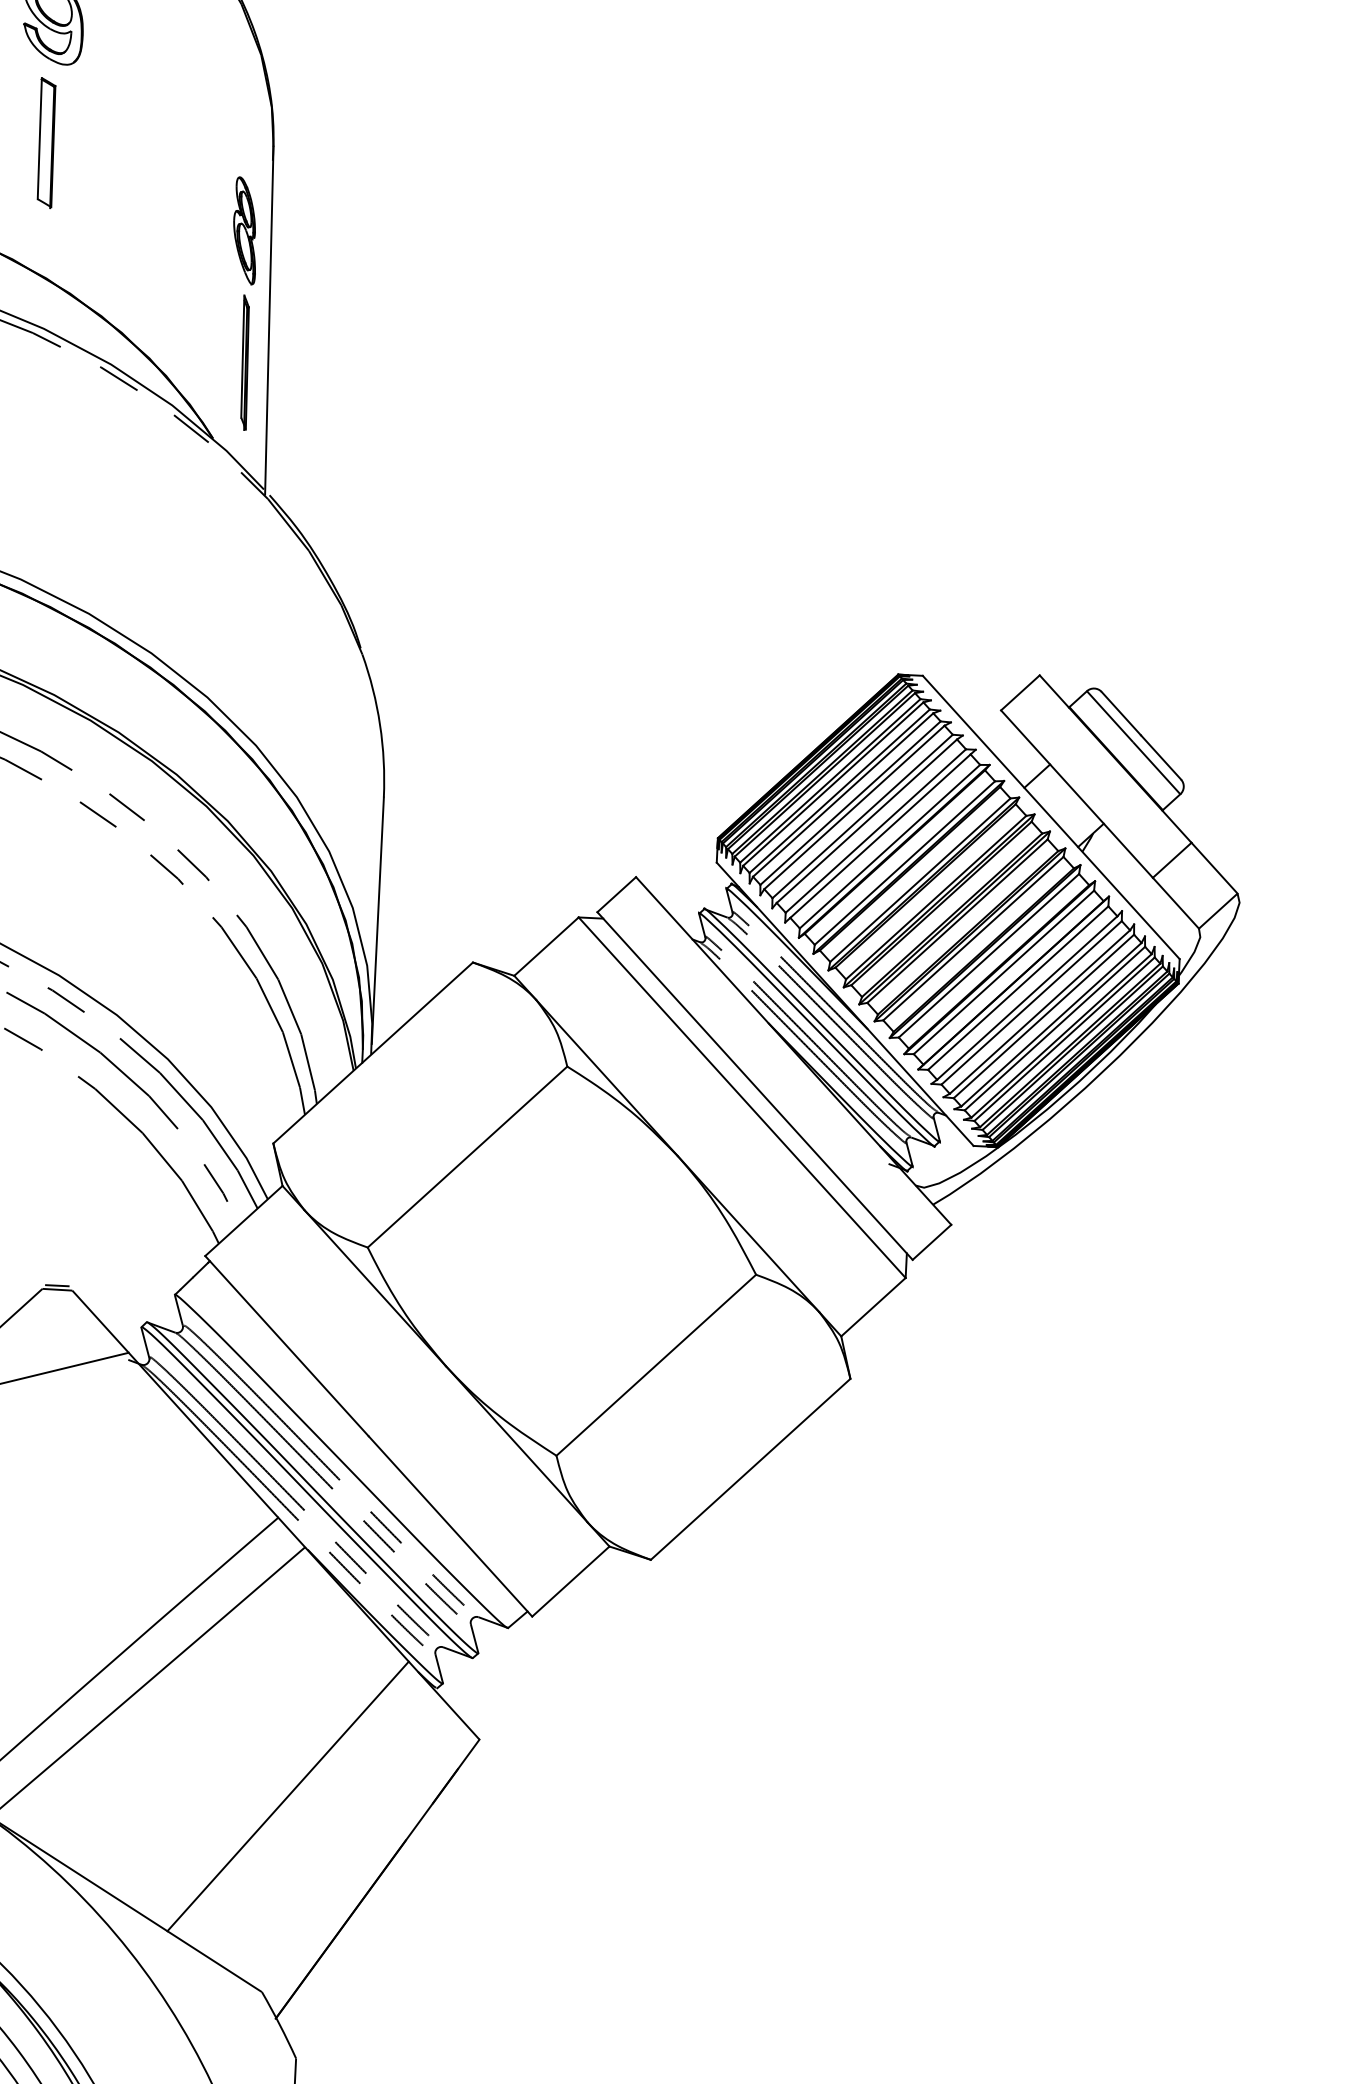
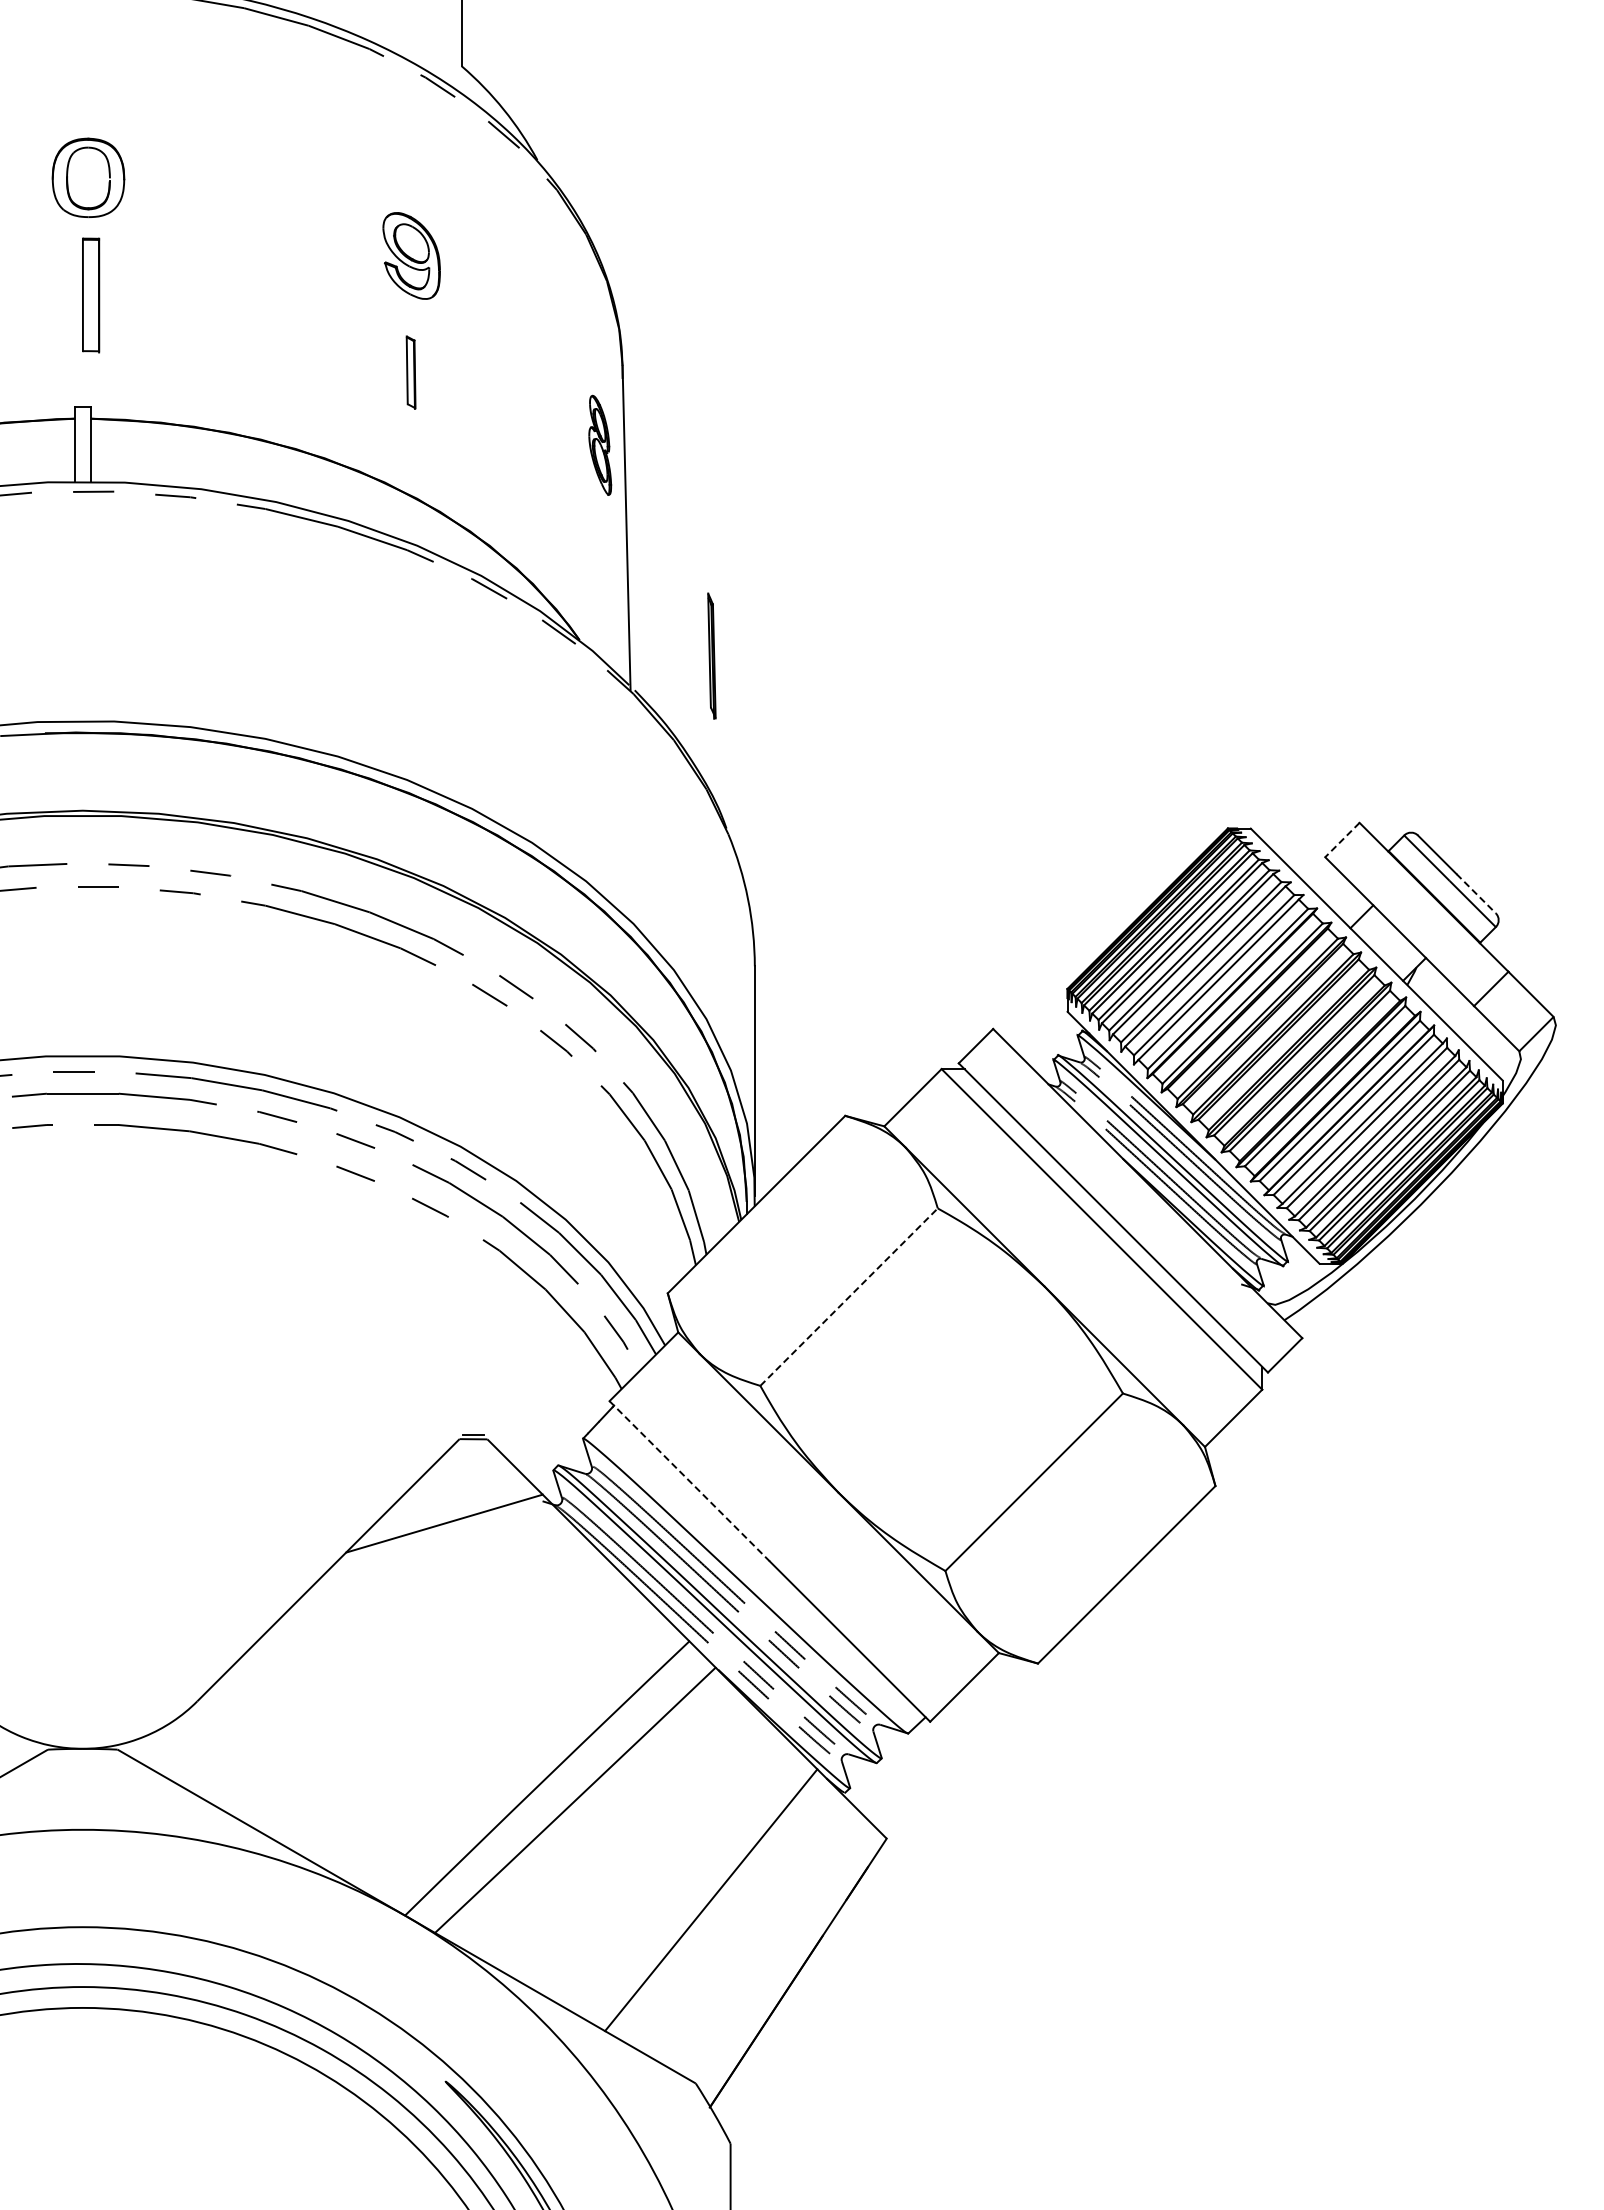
part: (45, 142) -> (410, 372), size x0.6
part: (244, 362) -> (711, 655), moved
line: (1020, 693) -> (1342, 840), solid -> dashed
line: (1161, 757) -> (1476, 893), solid -> dashed
line: (468, 1156) -> (849, 1296), solid -> dashed
line: (287, 1346) -> (690, 1481), solid -> dashed

